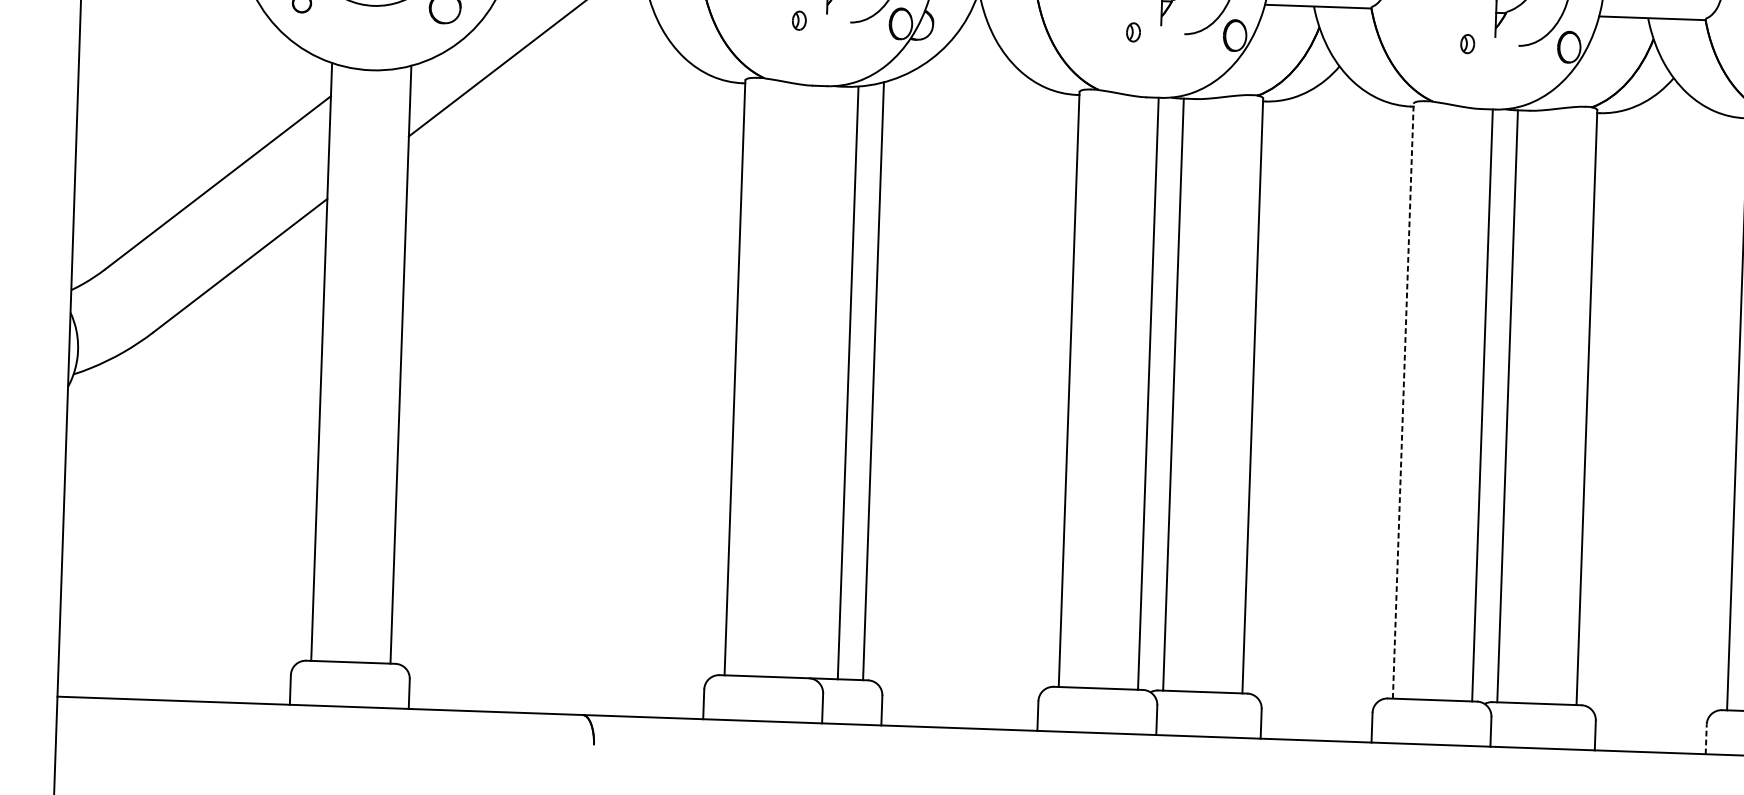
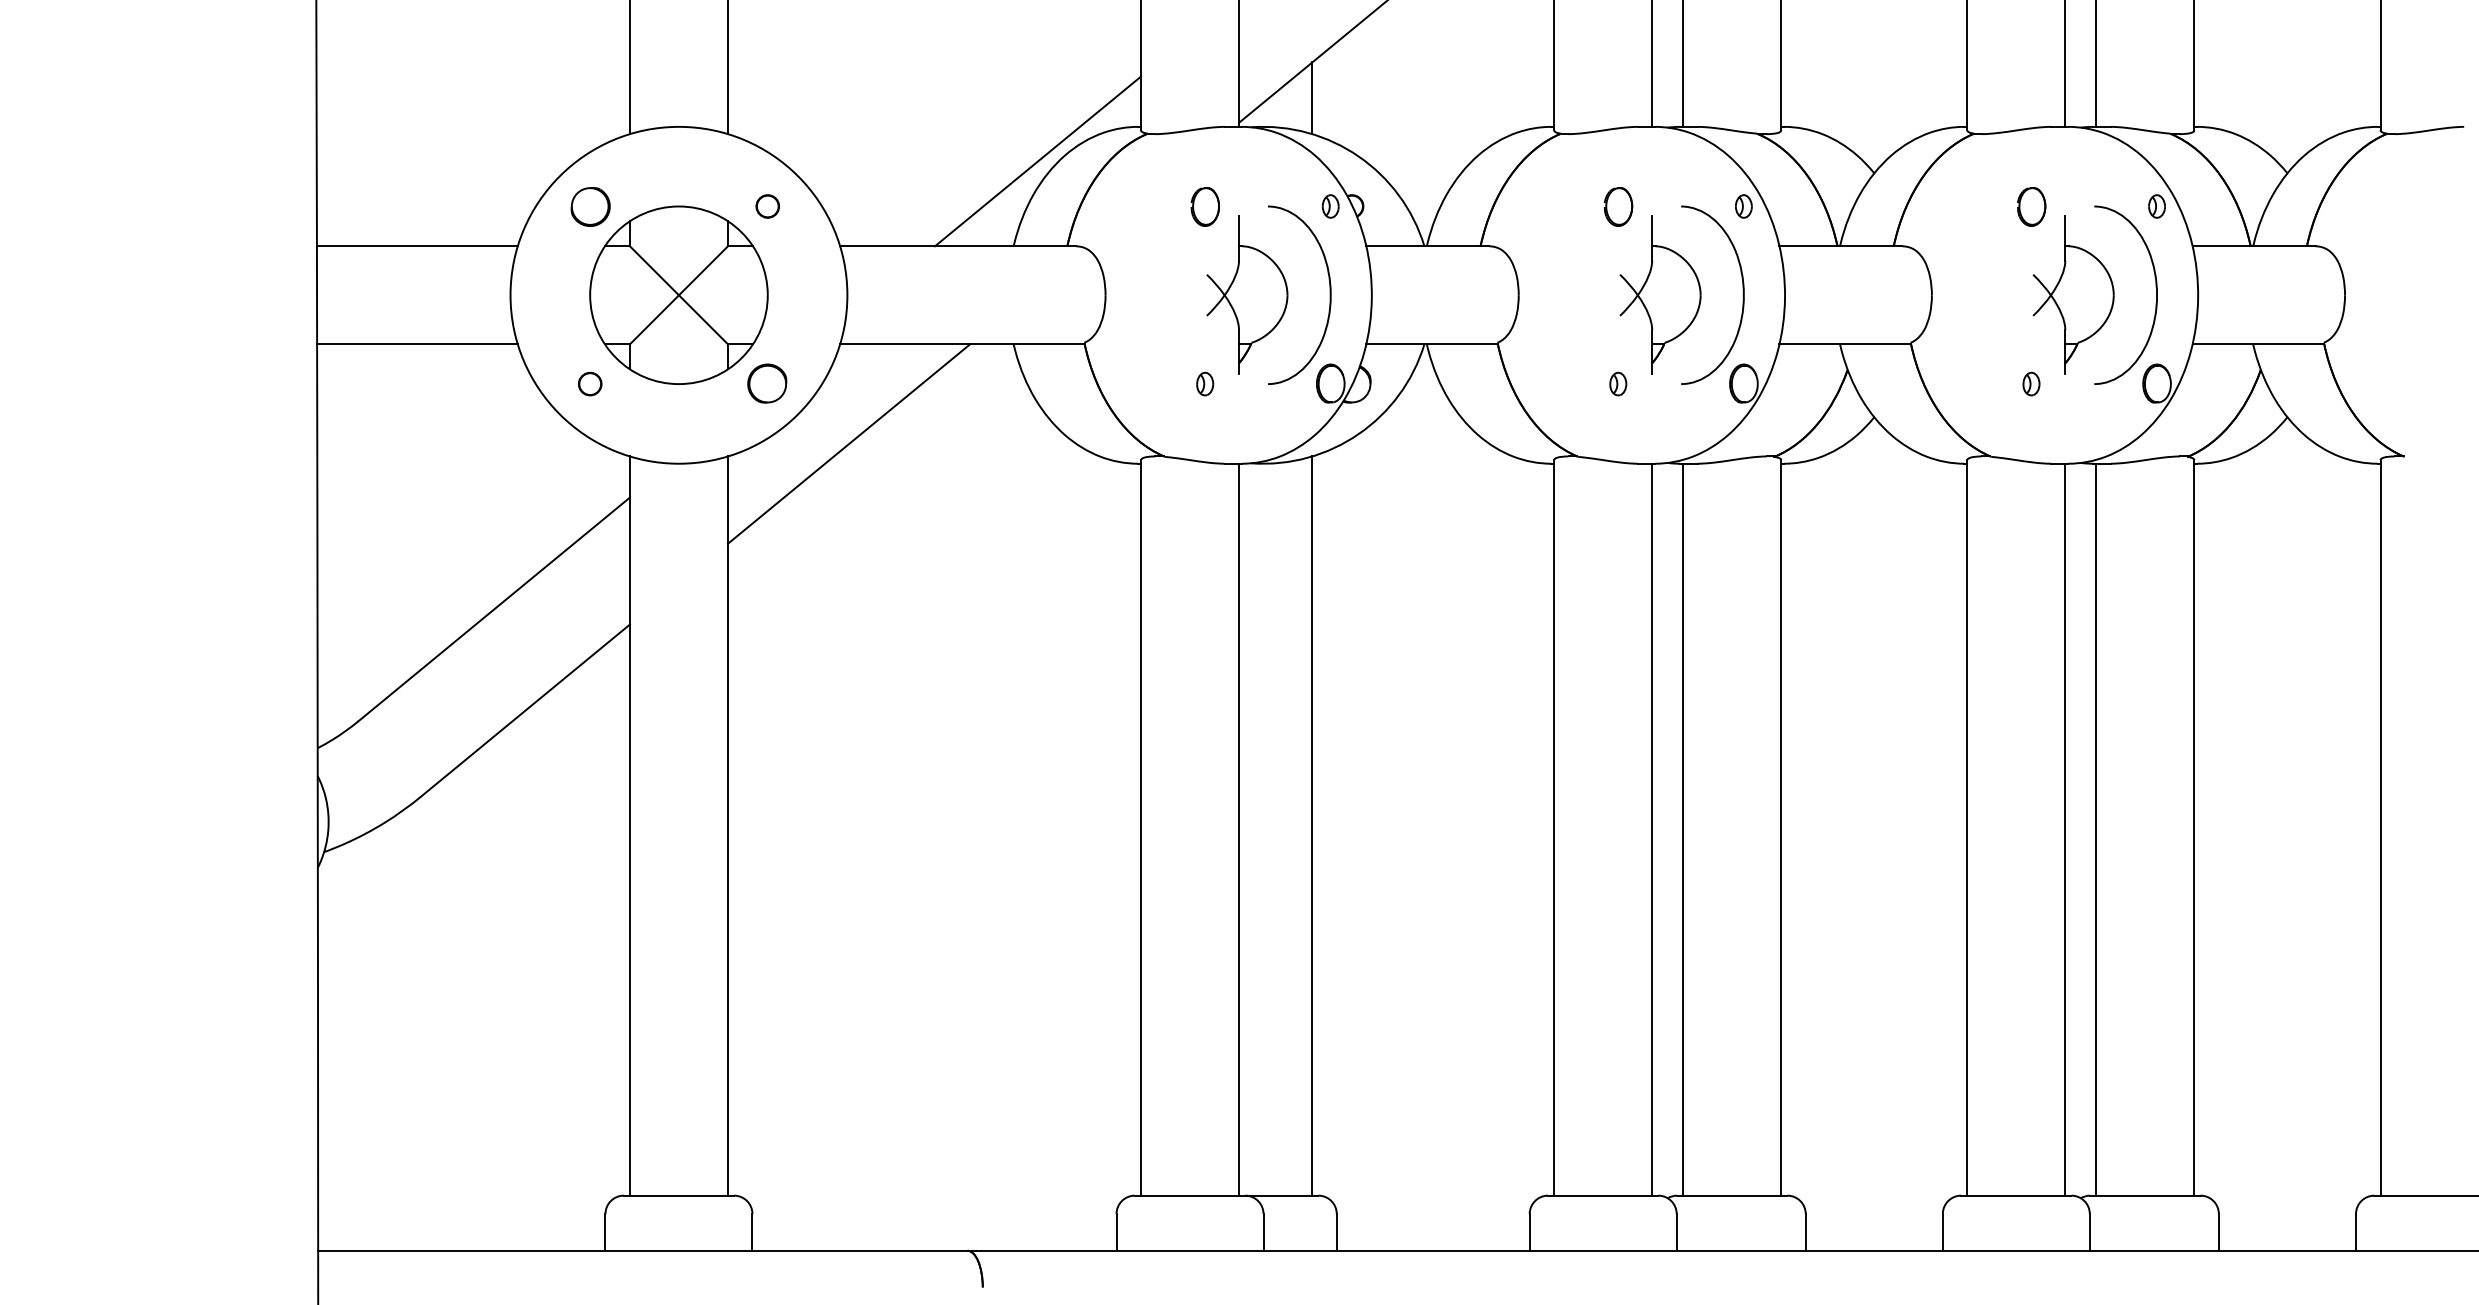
line: (848, 383) -> (1239, 829), moved
line: (1403, 400) -> (1967, 827), dashed -> solid
line: (1706, 738) -> (2356, 1231), dashed -> solid

